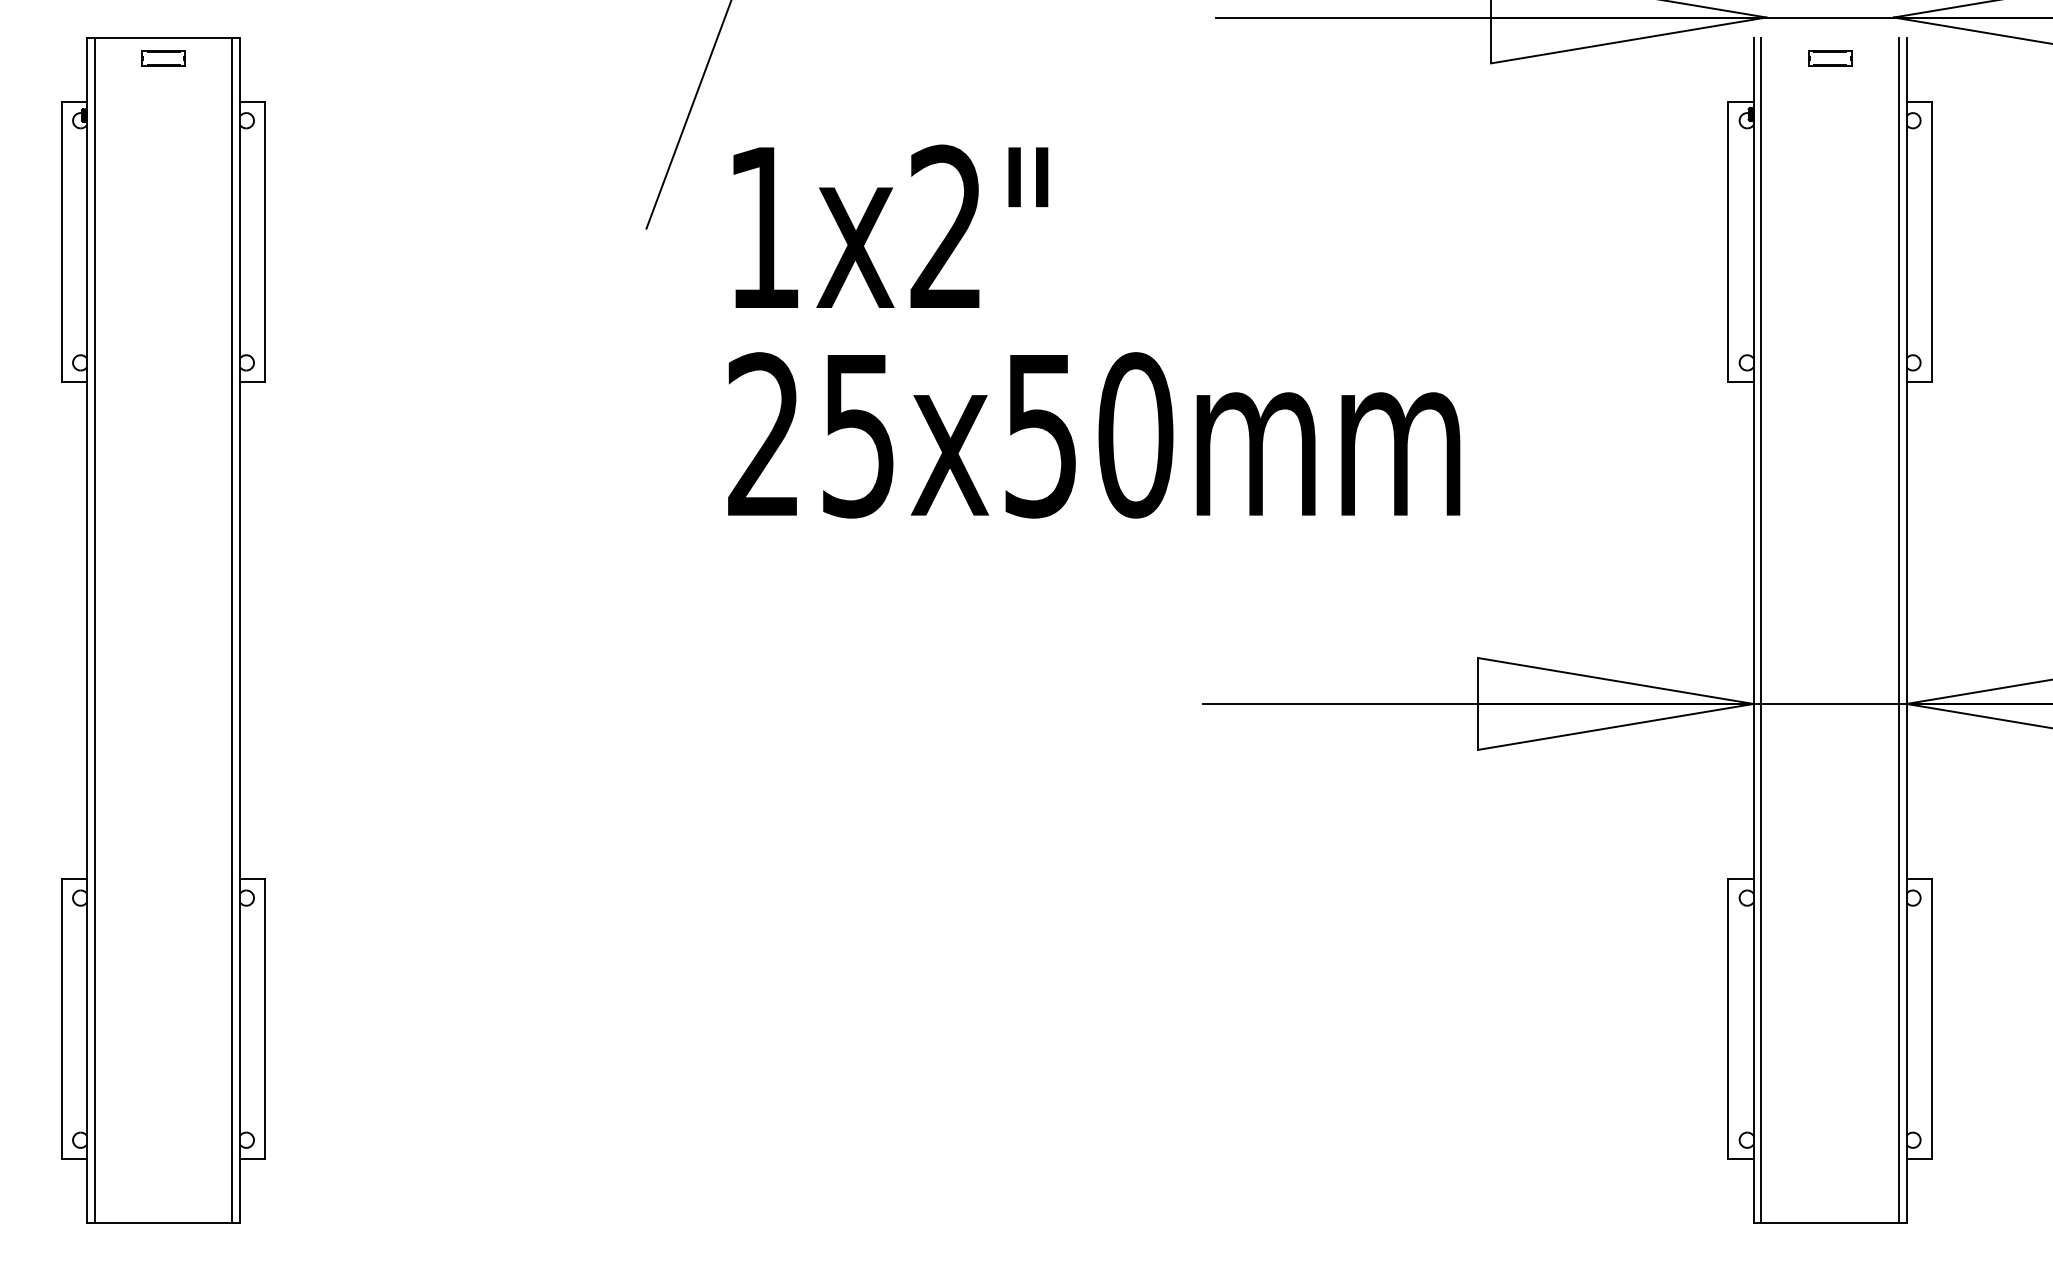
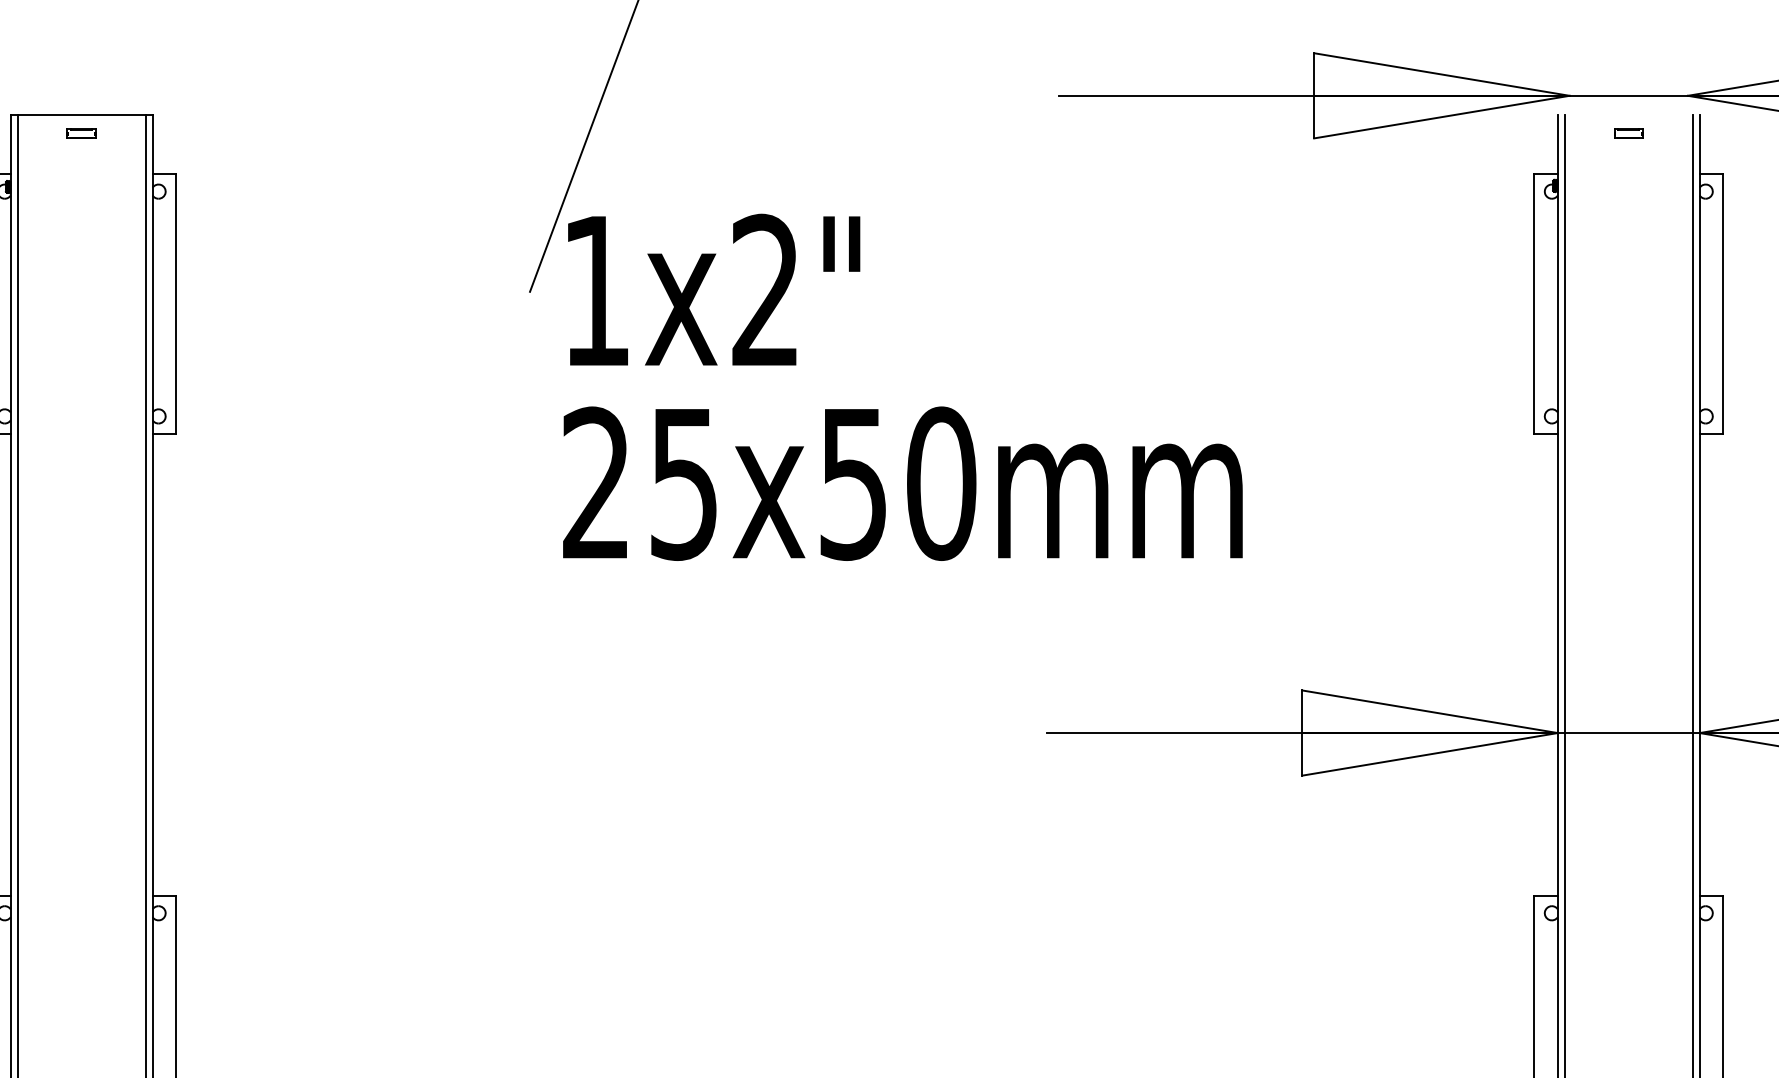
part: (163, 57) -> (81, 132), size x0.71
part: (1829, 57) -> (1628, 132), size x0.71
text: (1094, 331) -> (903, 387), moved

